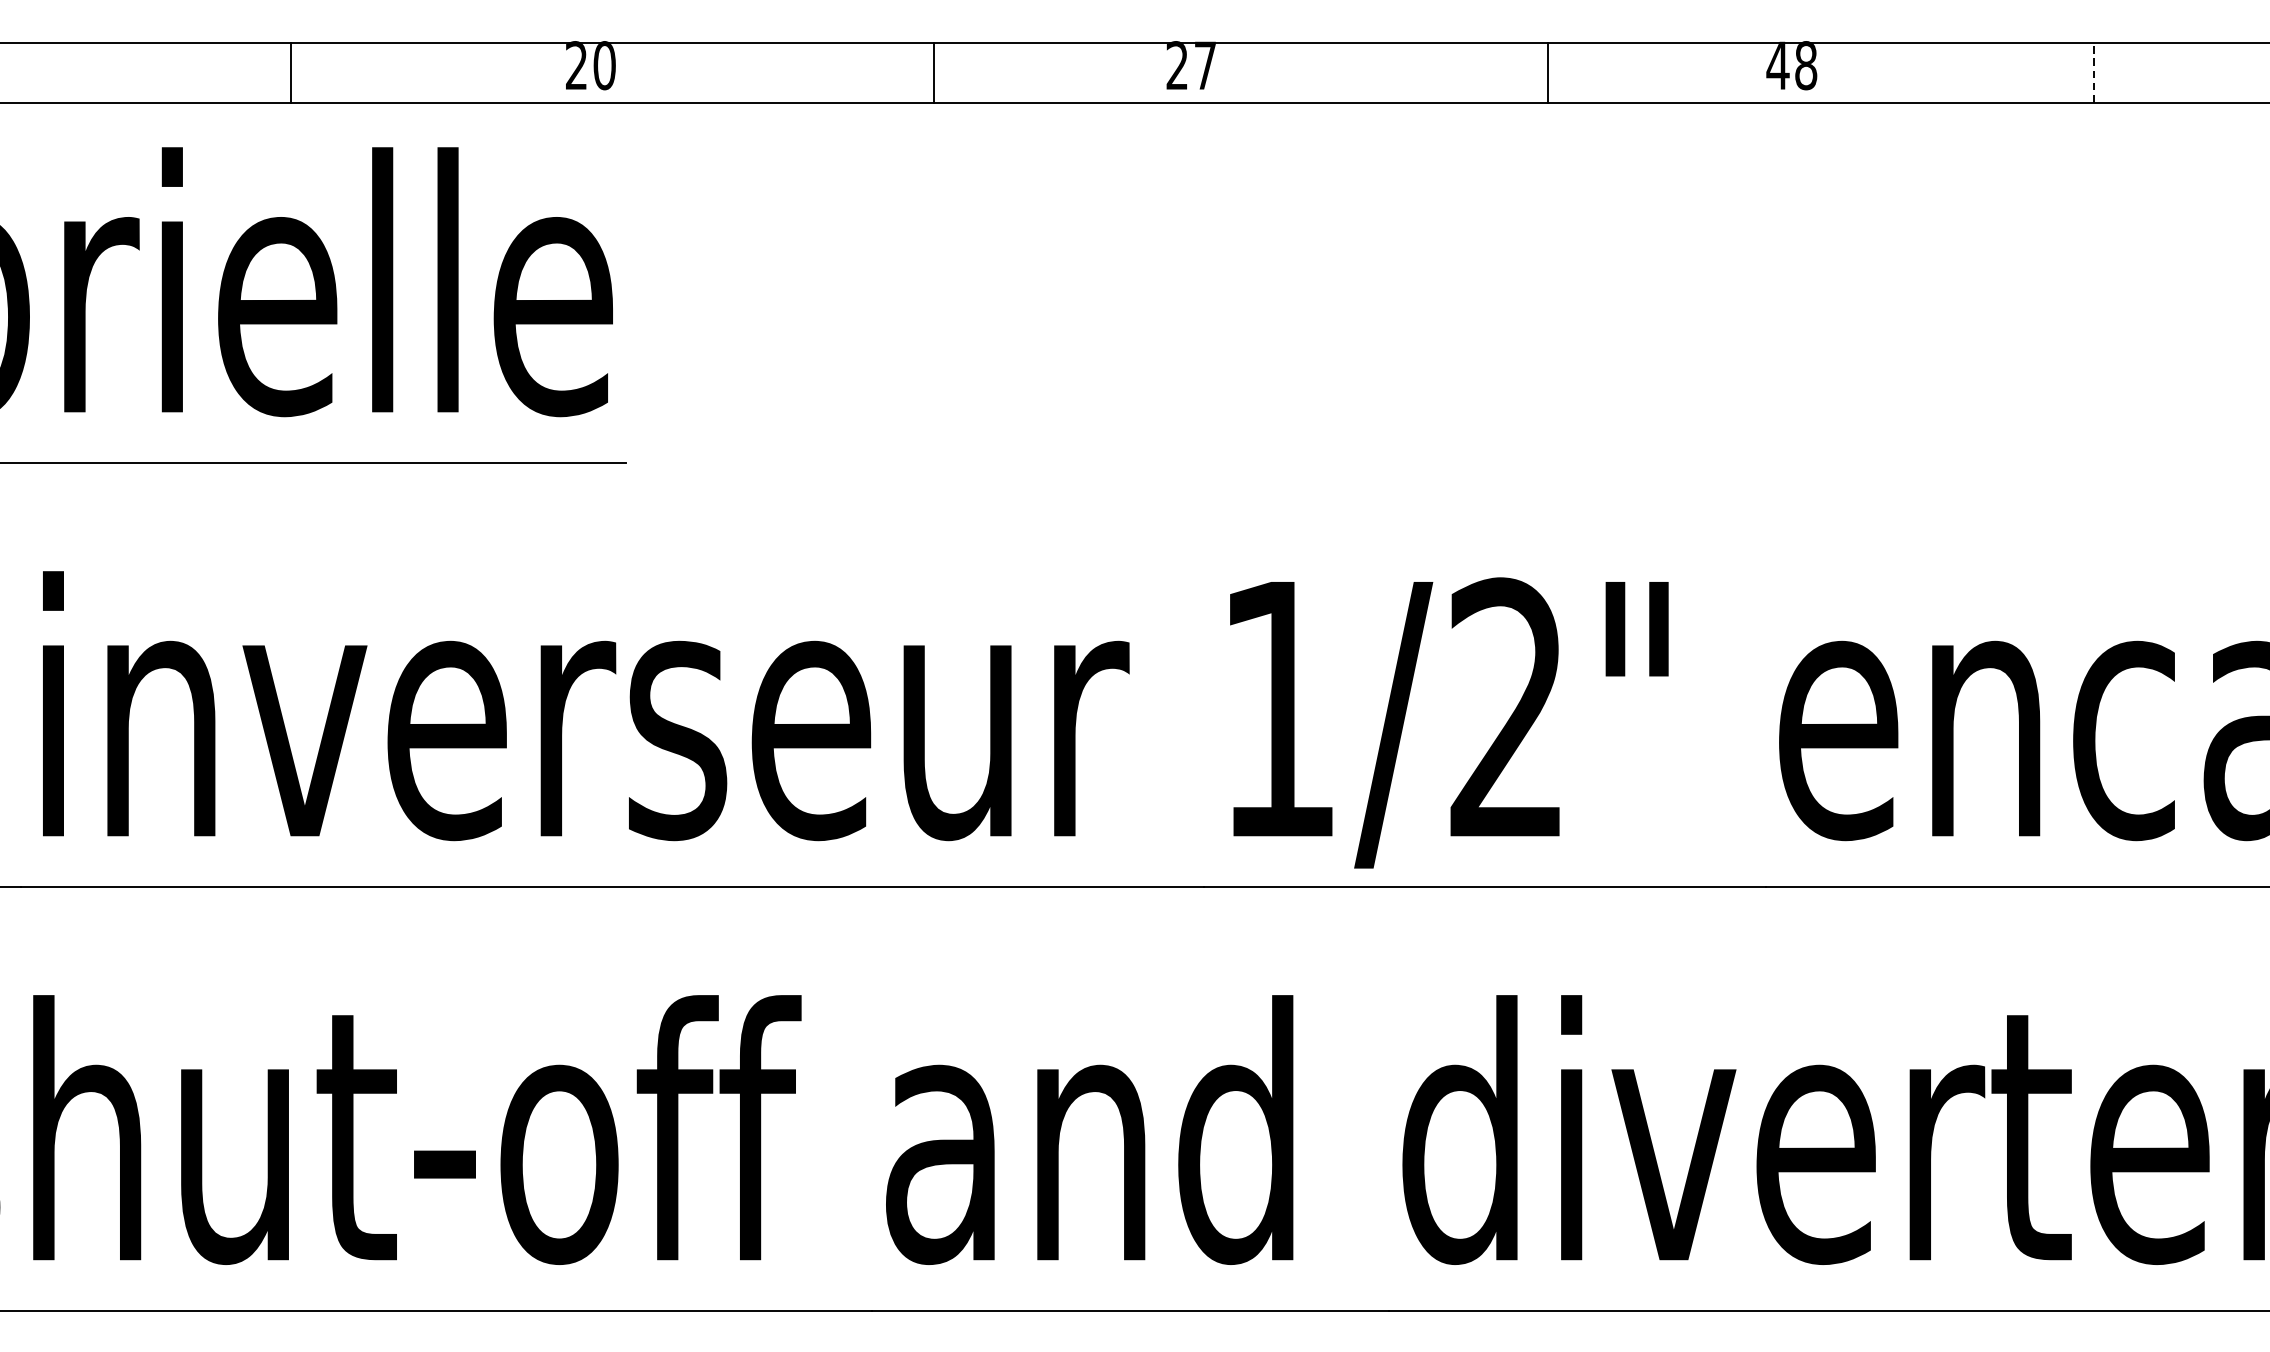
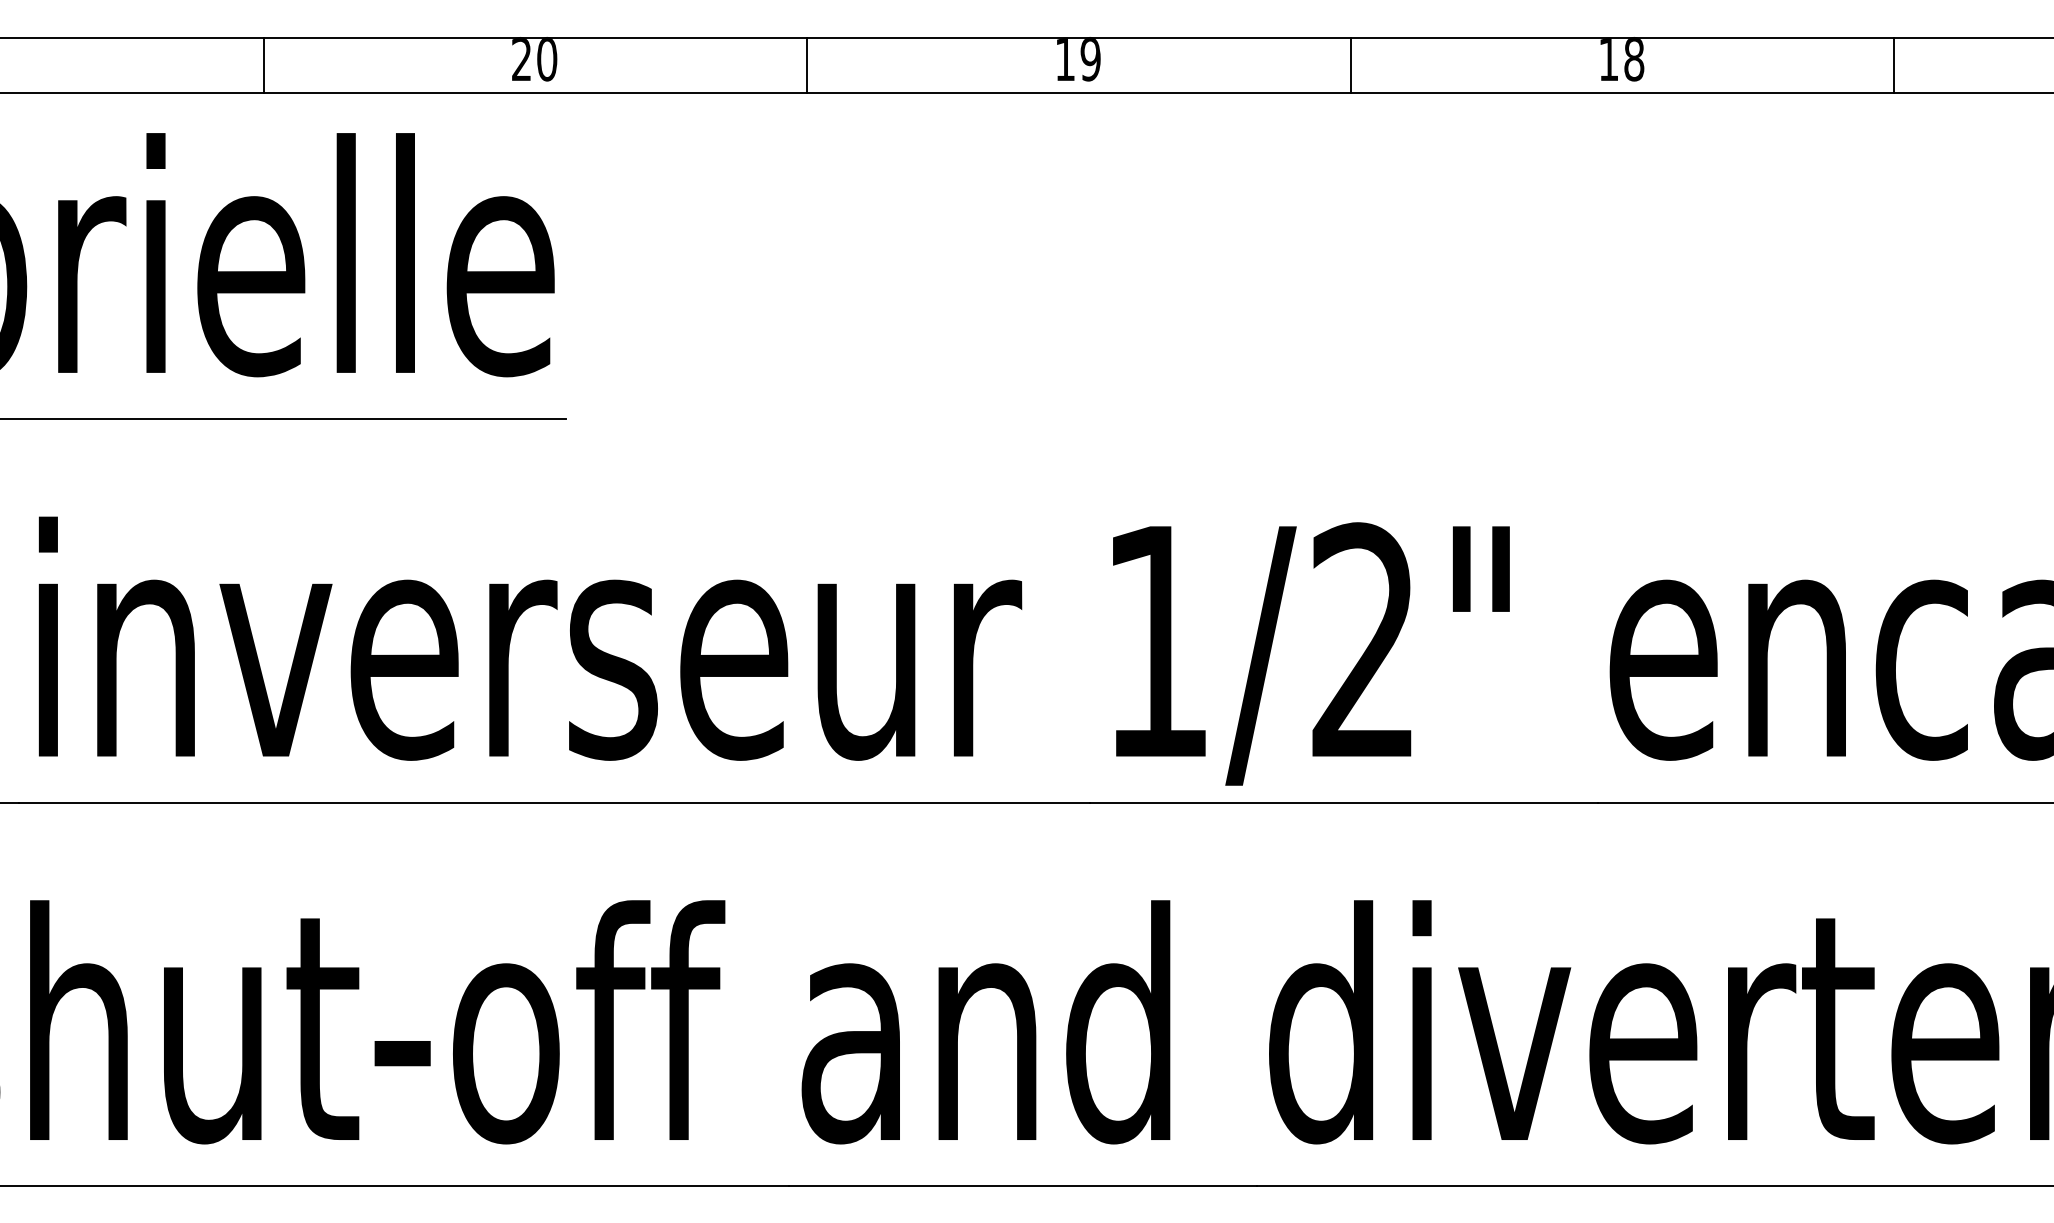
text: (1777, 65) -> (1608, 59), 48 -> 18
text: (1190, 67) -> (1077, 60), 27 -> 19
line: (934, 72) -> (807, 65), moved
line: (1547, 72) -> (1350, 65), moved
line: (2093, 72) -> (1894, 65), dashed -> solid

